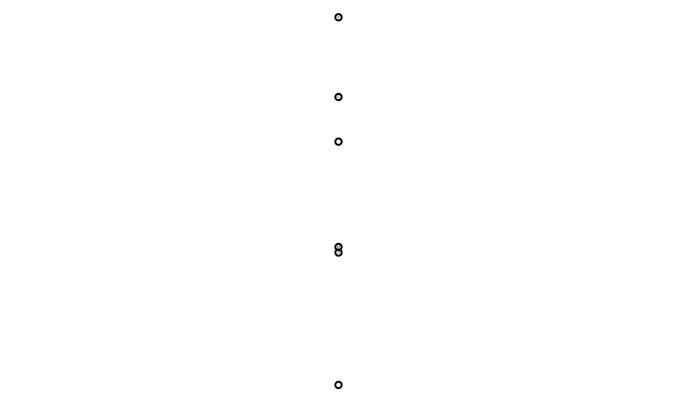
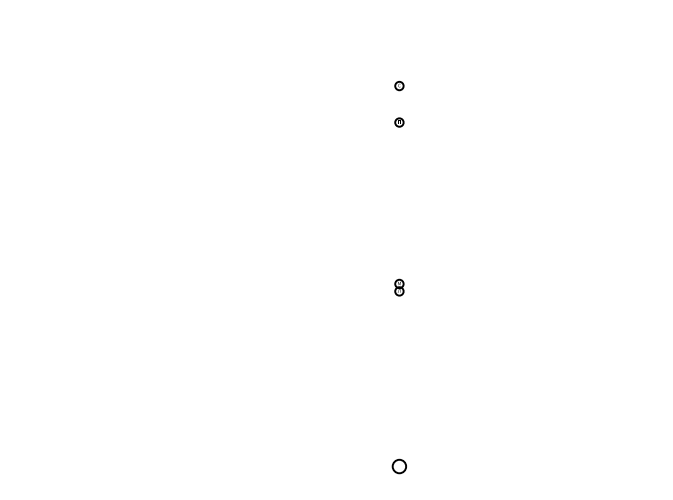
part: (338, 141) -> (399, 122), moved
circle: (338, 384) -> (399, 465), size x1.6

